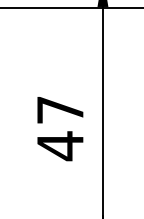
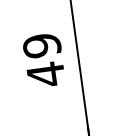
text: (60, 110) -> (42, 46), 47 -> 49

